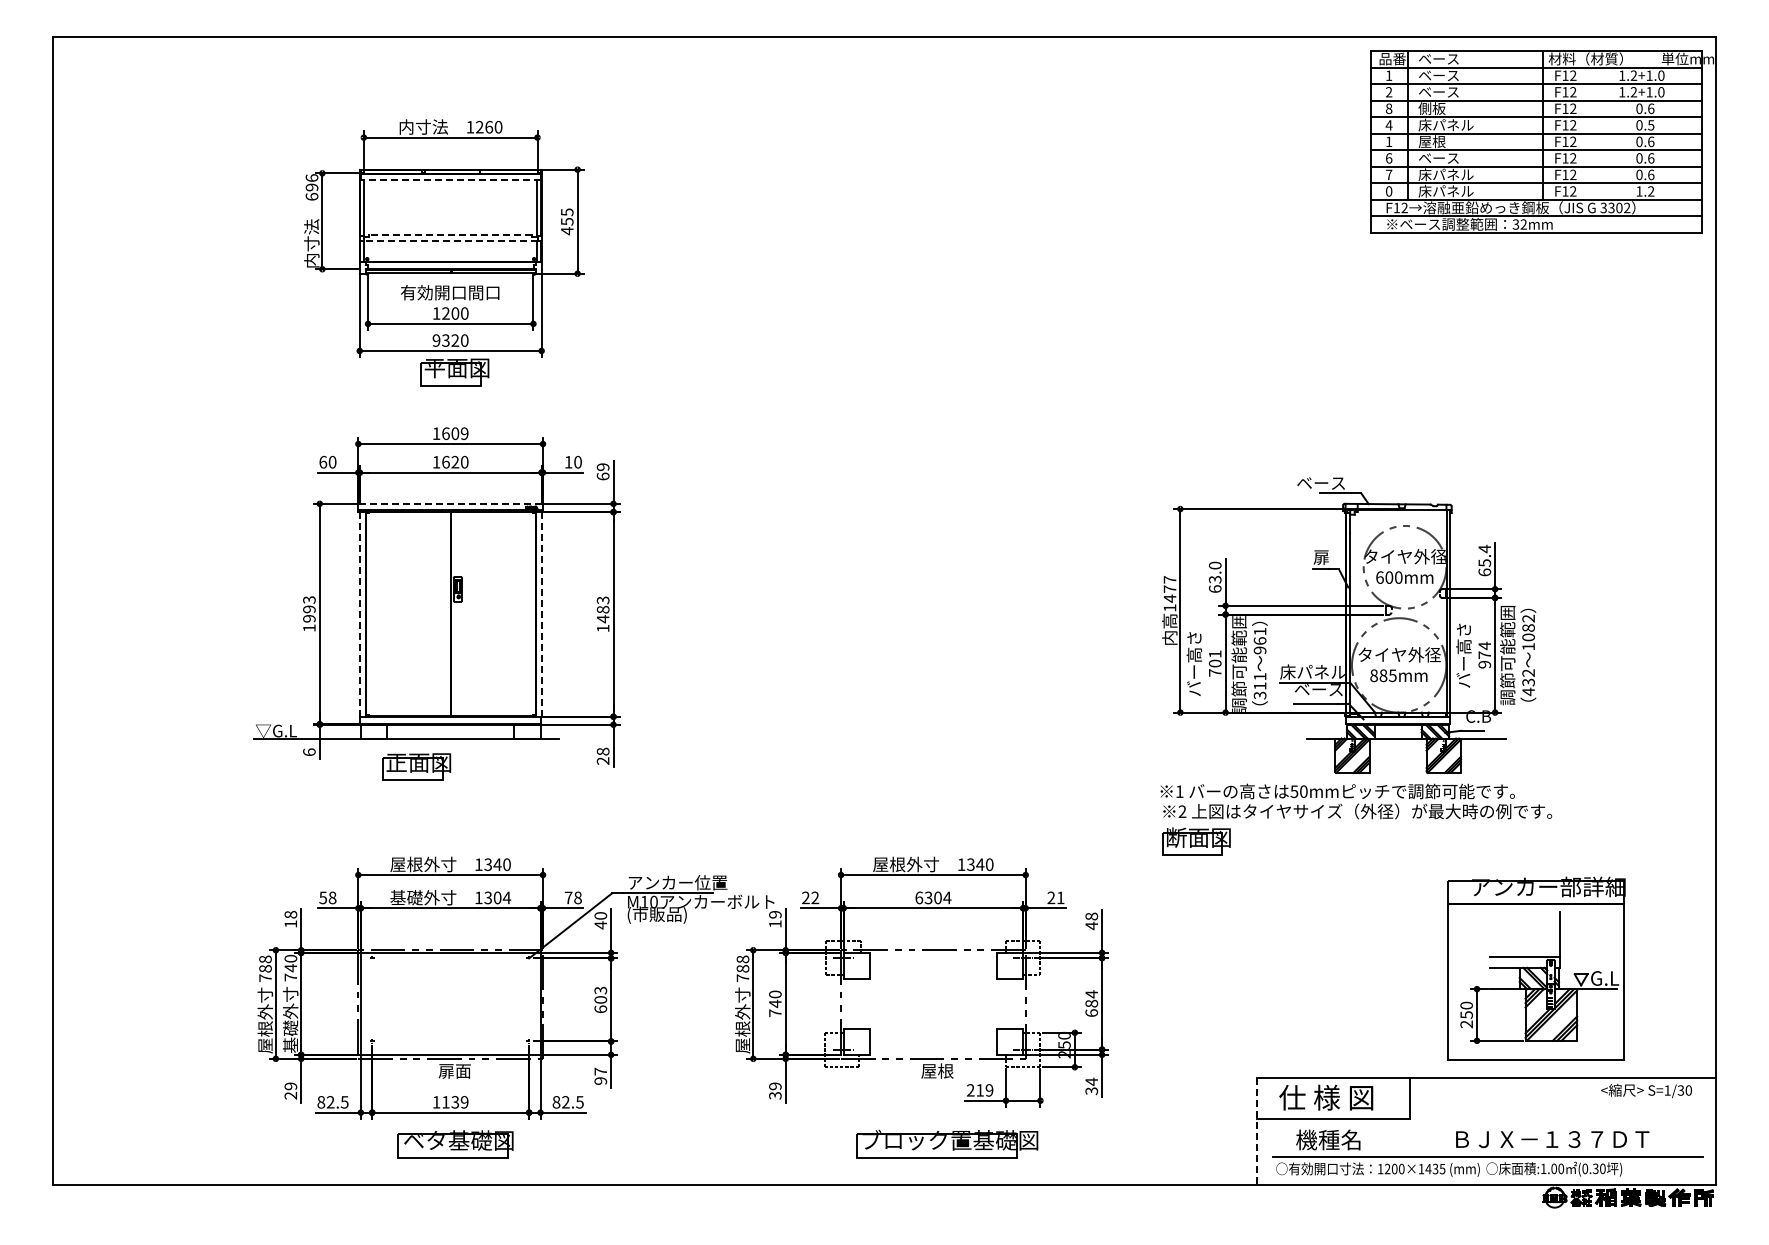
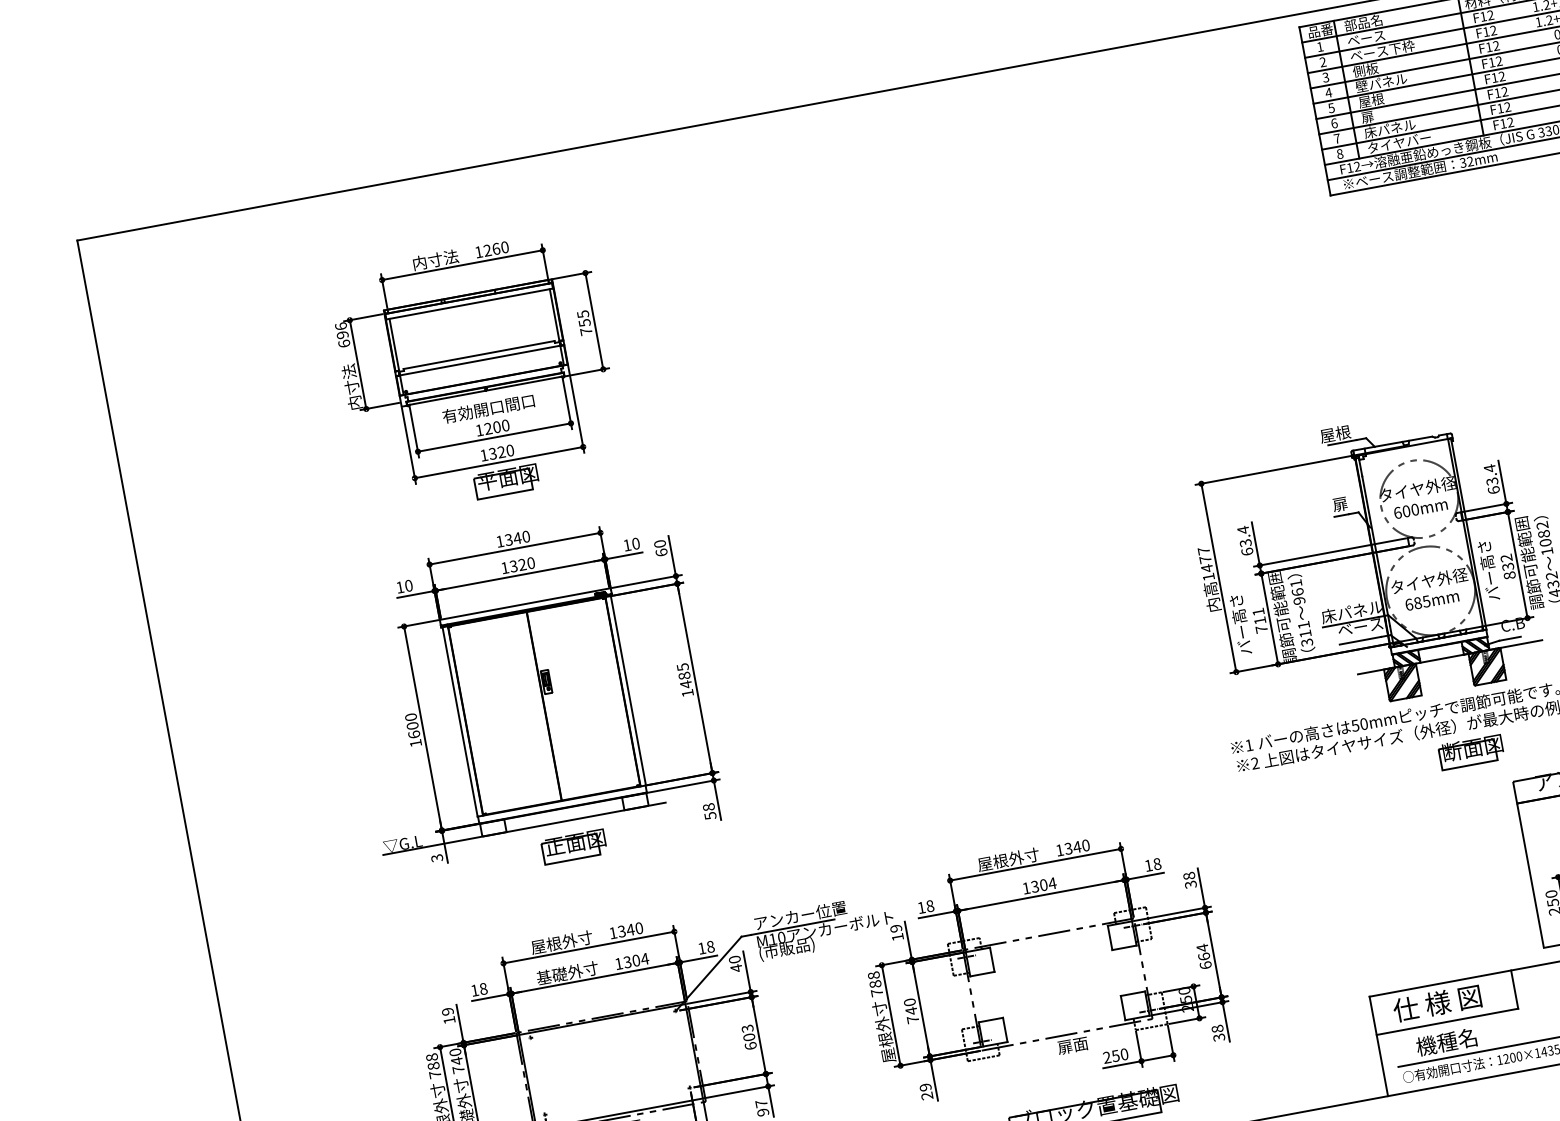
text: (1438, 58) -> (1362, 22), ベース -> 部品名
text: (1474, 91) -> (1401, 46), ベース -> ベース下枠
text: (1388, 108) -> (1325, 77), 8 -> 3
text: (1424, 124) -> (1361, 86), 床パネル -> 壁パネル
text: (1388, 141) -> (1330, 107), 1 -> 5
text: (1438, 158) -> (1380, 115), ベース -> 扉
line: (450, 179) -> (469, 303), dashed -> solid
text: (1452, 190) -> (1398, 142), 床パネル -> タイヤバー
text: (1389, 191) -> (1340, 154), 0 -> 8
text: (567, 231) -> (586, 332), 455 -> 755
line: (450, 234) -> (478, 354), dashed -> solid
line: (450, 240) -> (479, 360), dashed -> solid
text: (436, 340) -> (484, 455), 9320 -> 1320
text: (455, 433) -> (517, 538), 1609 -> 1340
text: (323, 461) -> (400, 586), 60 -> 10
text: (445, 461) -> (513, 565), 1620 -> 1320
text: (603, 466) -> (660, 543), 69 -> 60
text: (1321, 482) -> (1327, 434), ベース -> 屋根
line: (450, 503) -> (525, 603), dashed -> solid
text: (1484, 562) -> (1491, 481), 65.4 -> 63.4
text: (1214, 565) -> (1242, 530), 63.0 -> 63.4
text: (602, 599) -> (682, 666), 1483 -> 1485
text: (309, 609) -> (412, 726), 1993 -> 1600
line: (359, 614) -> (459, 722), dashed -> solid
line: (541, 614) -> (628, 690), dashed -> solid
text: (1484, 654) -> (1507, 566), 974 -> 832
text: (1214, 663) -> (1259, 620), 701 -> 711
text: (1373, 675) -> (1408, 604), 885mm -> 685mm
text: (309, 752) -> (437, 858), 6 -> 3
text: (602, 760) -> (709, 815), 28 -> 58
part: (416, 766) -> (573, 846), moved
part: (1196, 841) -> (1471, 751), moved
text: (322, 897) -> (474, 990), 58 -> 18
text: (568, 897) -> (701, 948), 78 -> 18
text: (810, 897) -> (925, 906), 22 -> 18
text: (919, 897) -> (1026, 887), 6304 -> 1304
text: (1055, 897) -> (1152, 864), 21 -> 18
text: (290, 914) -> (447, 1011), 18 -> 19
text: (1091, 925) -> (1190, 884), 48 -> 38
text: (1091, 1003) -> (1203, 956), 684 -> 664
text: (937, 1070) -> (1072, 1044), 屋根 -> 扉面
text: (1091, 1081) -> (1217, 1028), 34 -> 38
text: (984, 1090) -> (1119, 1055), 219 -> 250
text: (775, 1095) -> (927, 1095), 39 -> 29
line: (1256, 1131) -> (1378, 1046), dashed -> solid

